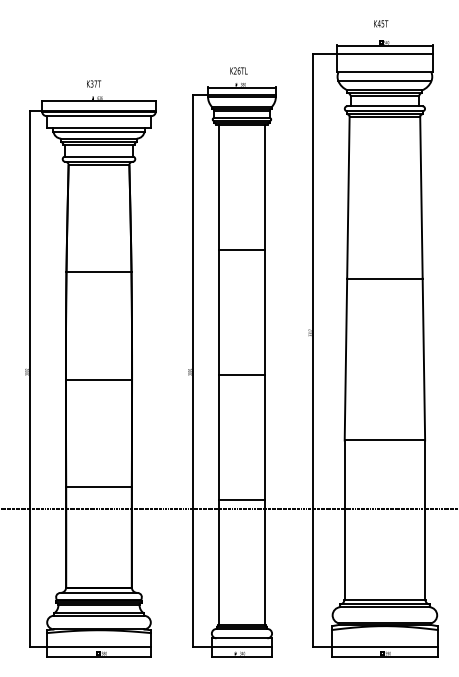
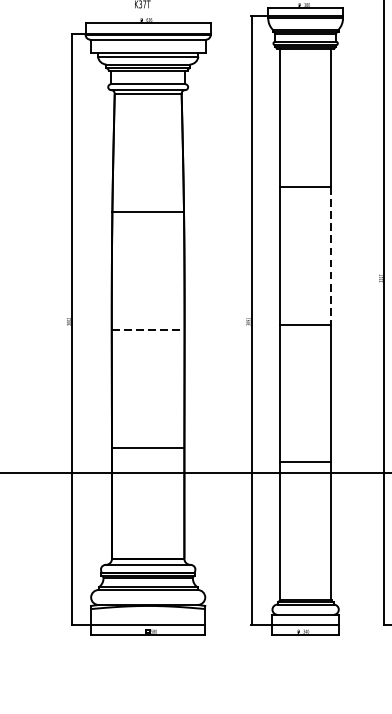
line: (265, 312) -> (331, 256), solid -> dashed
line: (99, 379) -> (148, 329), solid -> dashed

